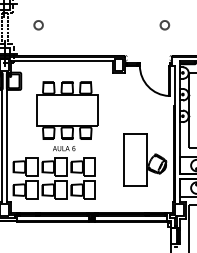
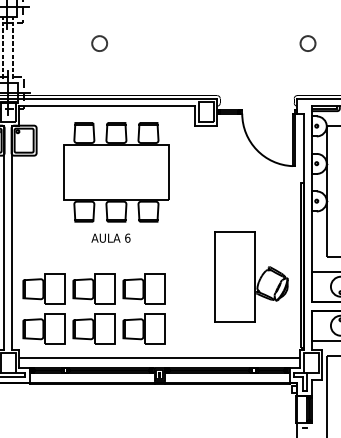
circle: (38, 25) -> (99, 43), moved
circle: (164, 25) -> (307, 43), moved
part: (67, 116) -> (116, 182), moved
line: (92, 206) -> (160, 357), added

